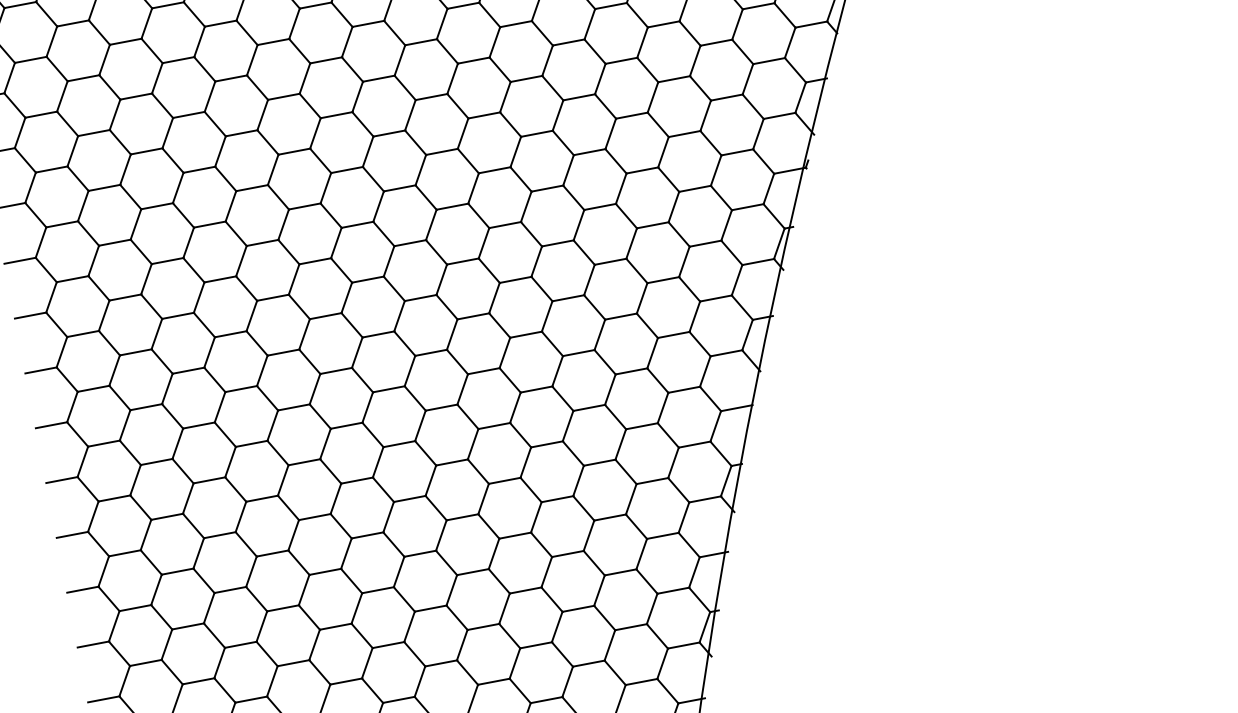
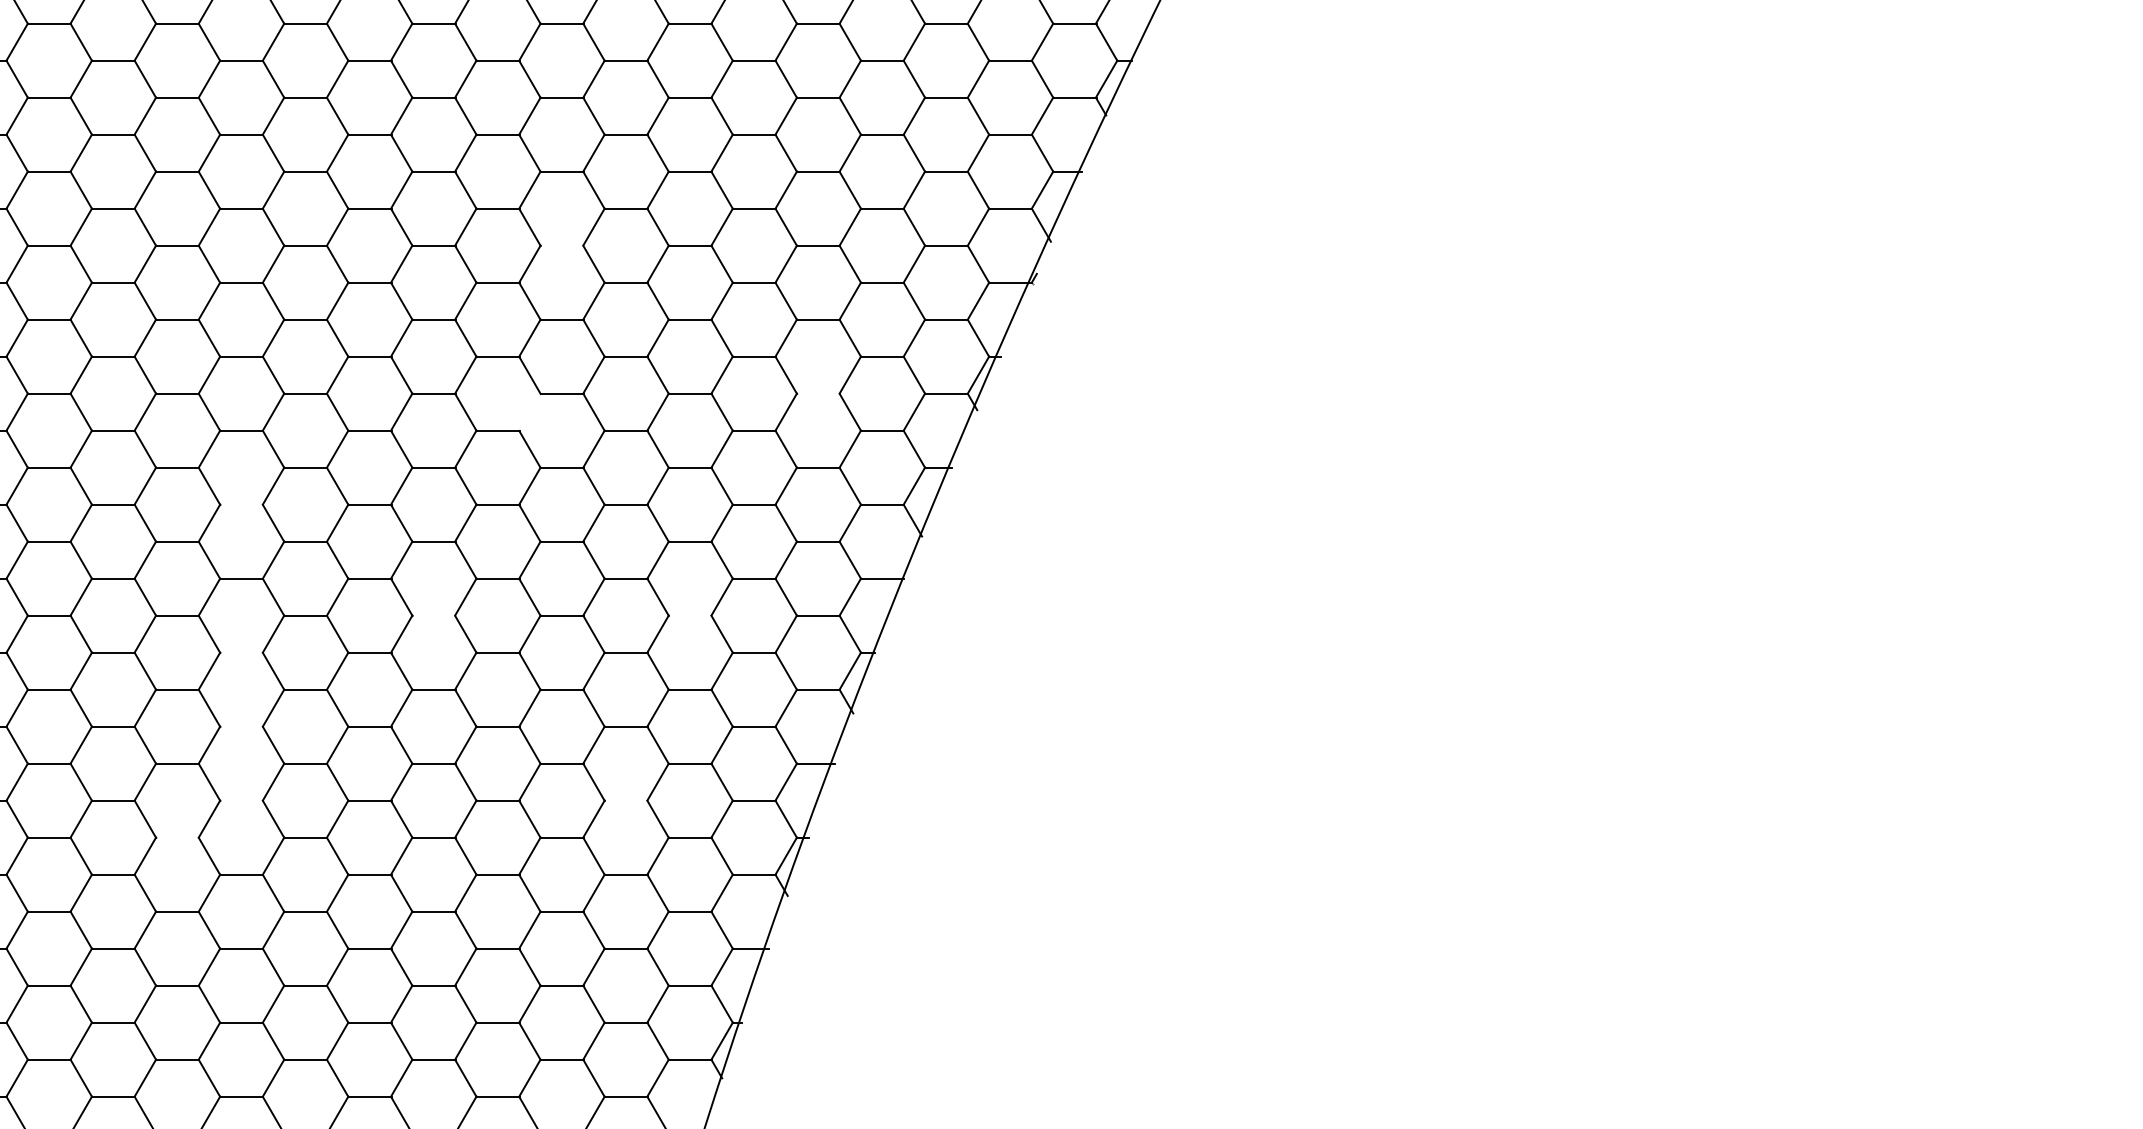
line: (452, 206) -> (562, 245), removed
line: (663, 279) -> (818, 393), removed
line: (451, 334) -> (529, 411), removed
line: (251, 443) -> (241, 504), removed
line: (599, 462) -> (690, 615), removed
line: (409, 498) -> (433, 615), removed
line: (272, 553) -> (241, 652), removed
line: (282, 608) -> (241, 726), removed
line: (578, 608) -> (626, 800), removed
line: (293, 663) -> (241, 800), removed
line: (251, 699) -> (177, 837), removed

